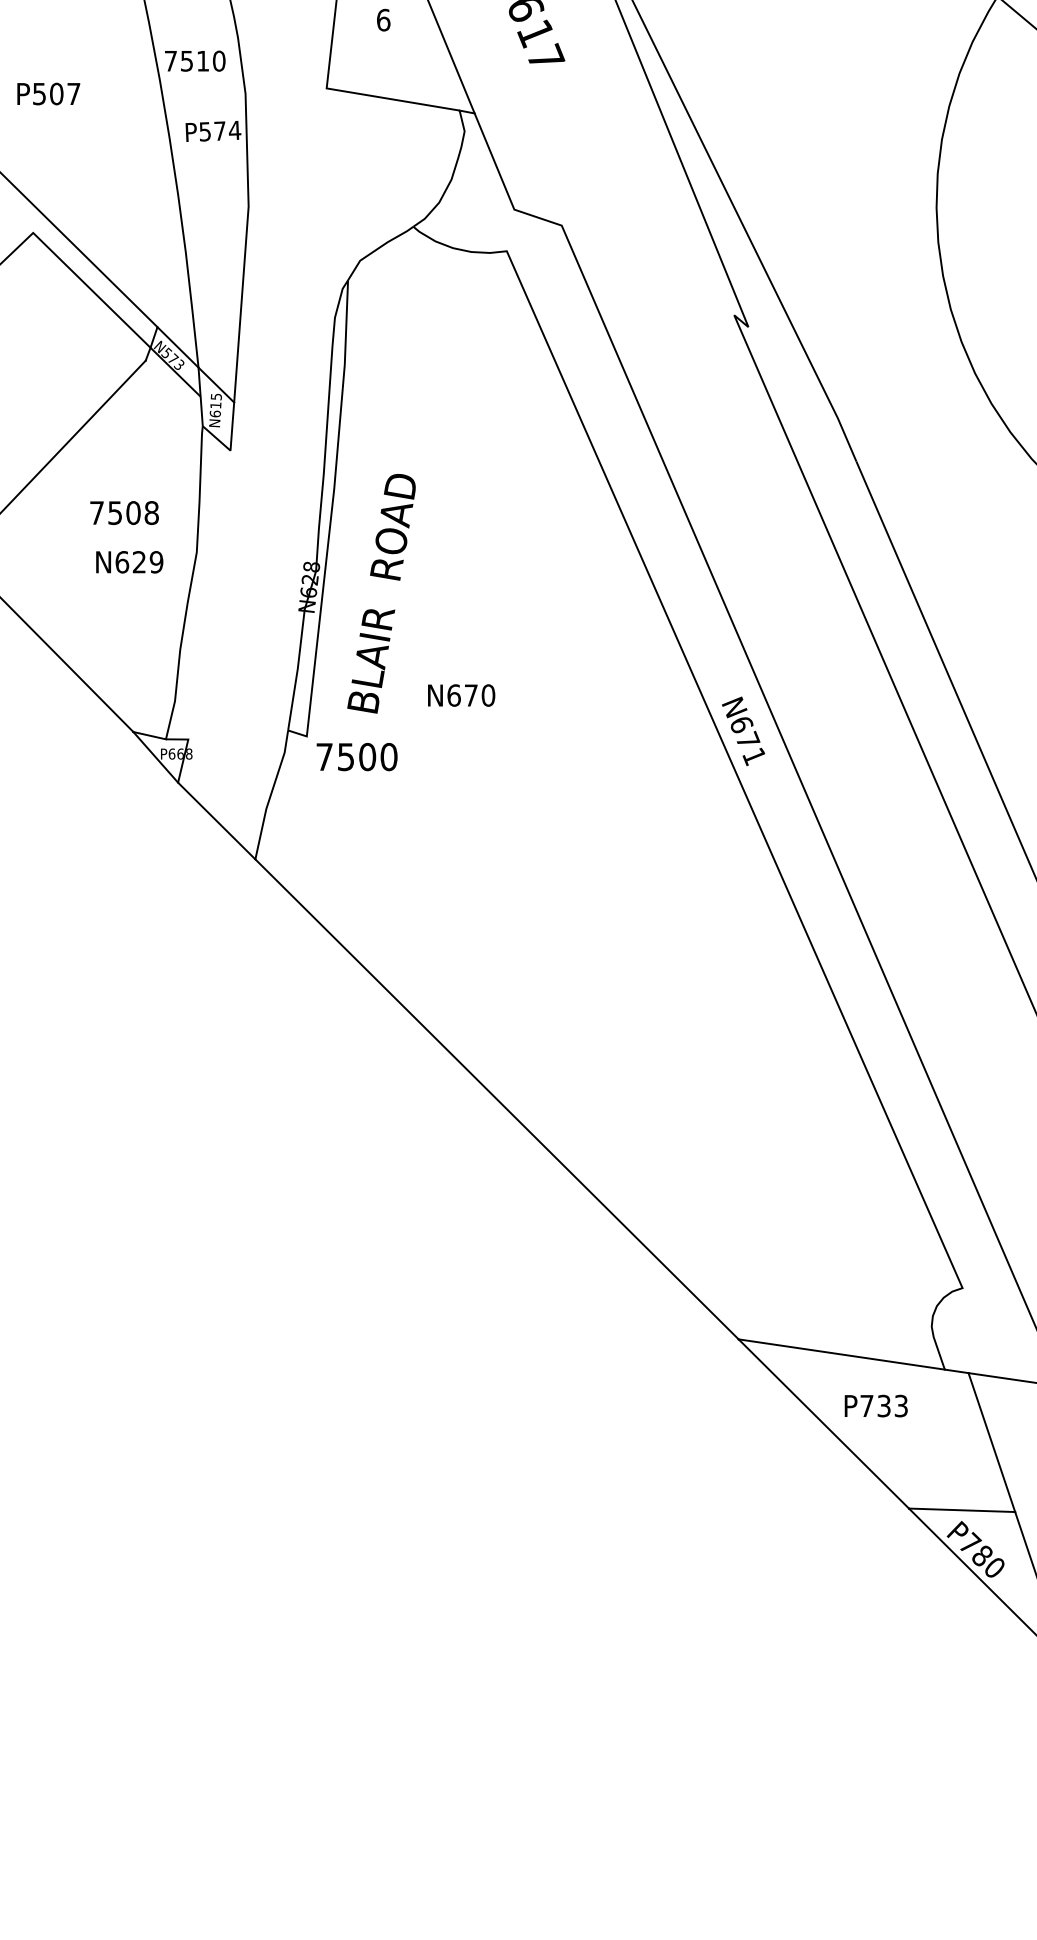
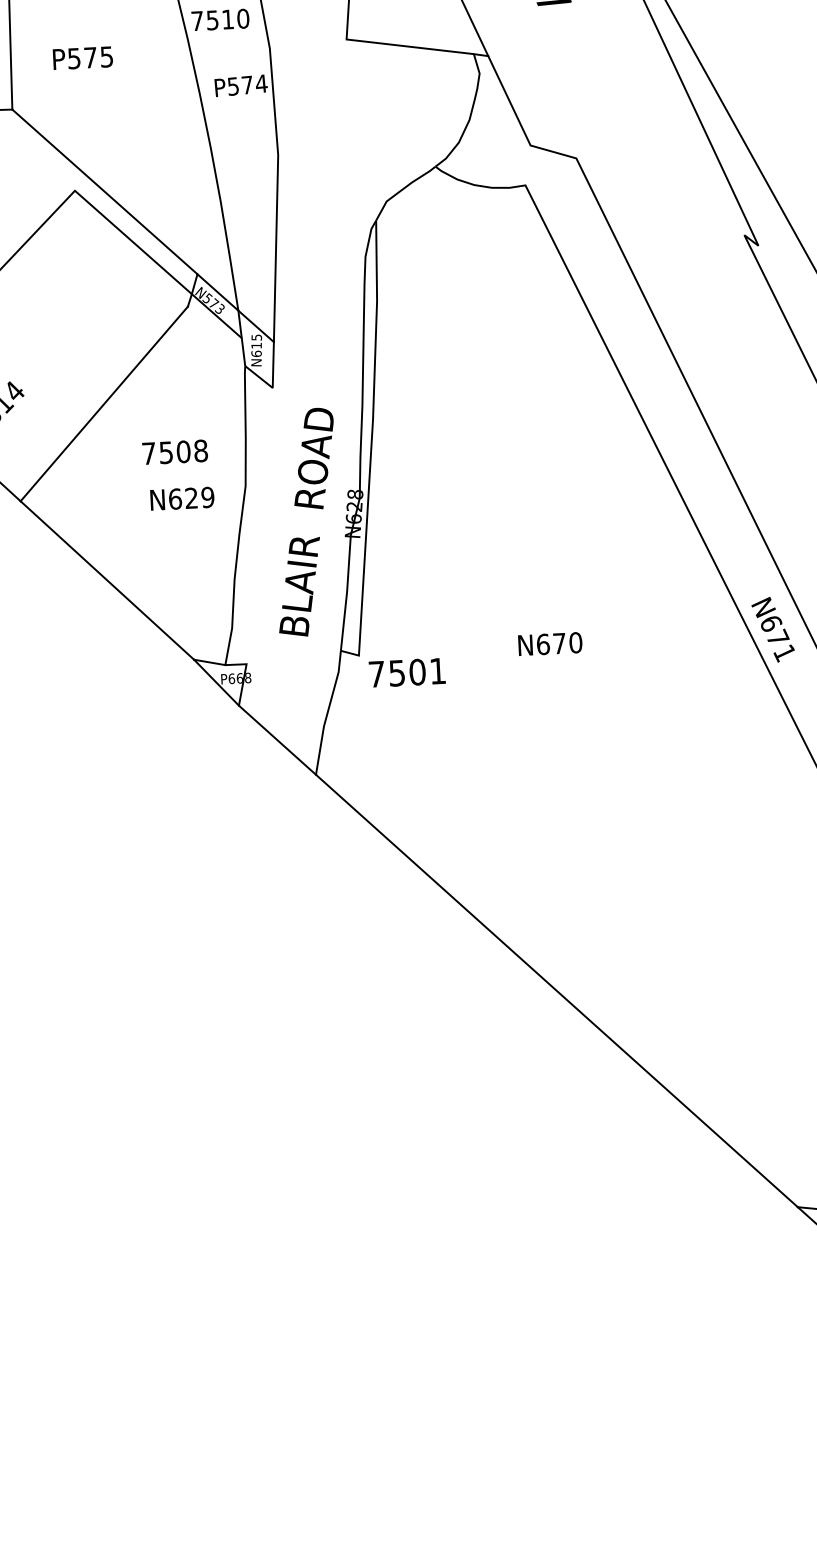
text: (65, 93) -> (98, 56), P507 -> P575
text: (381, 593) -> (306, 522), moved
text: (461, 695) -> (550, 644), moved
text: (388, 757) -> (437, 671), 7500 -> 7501

